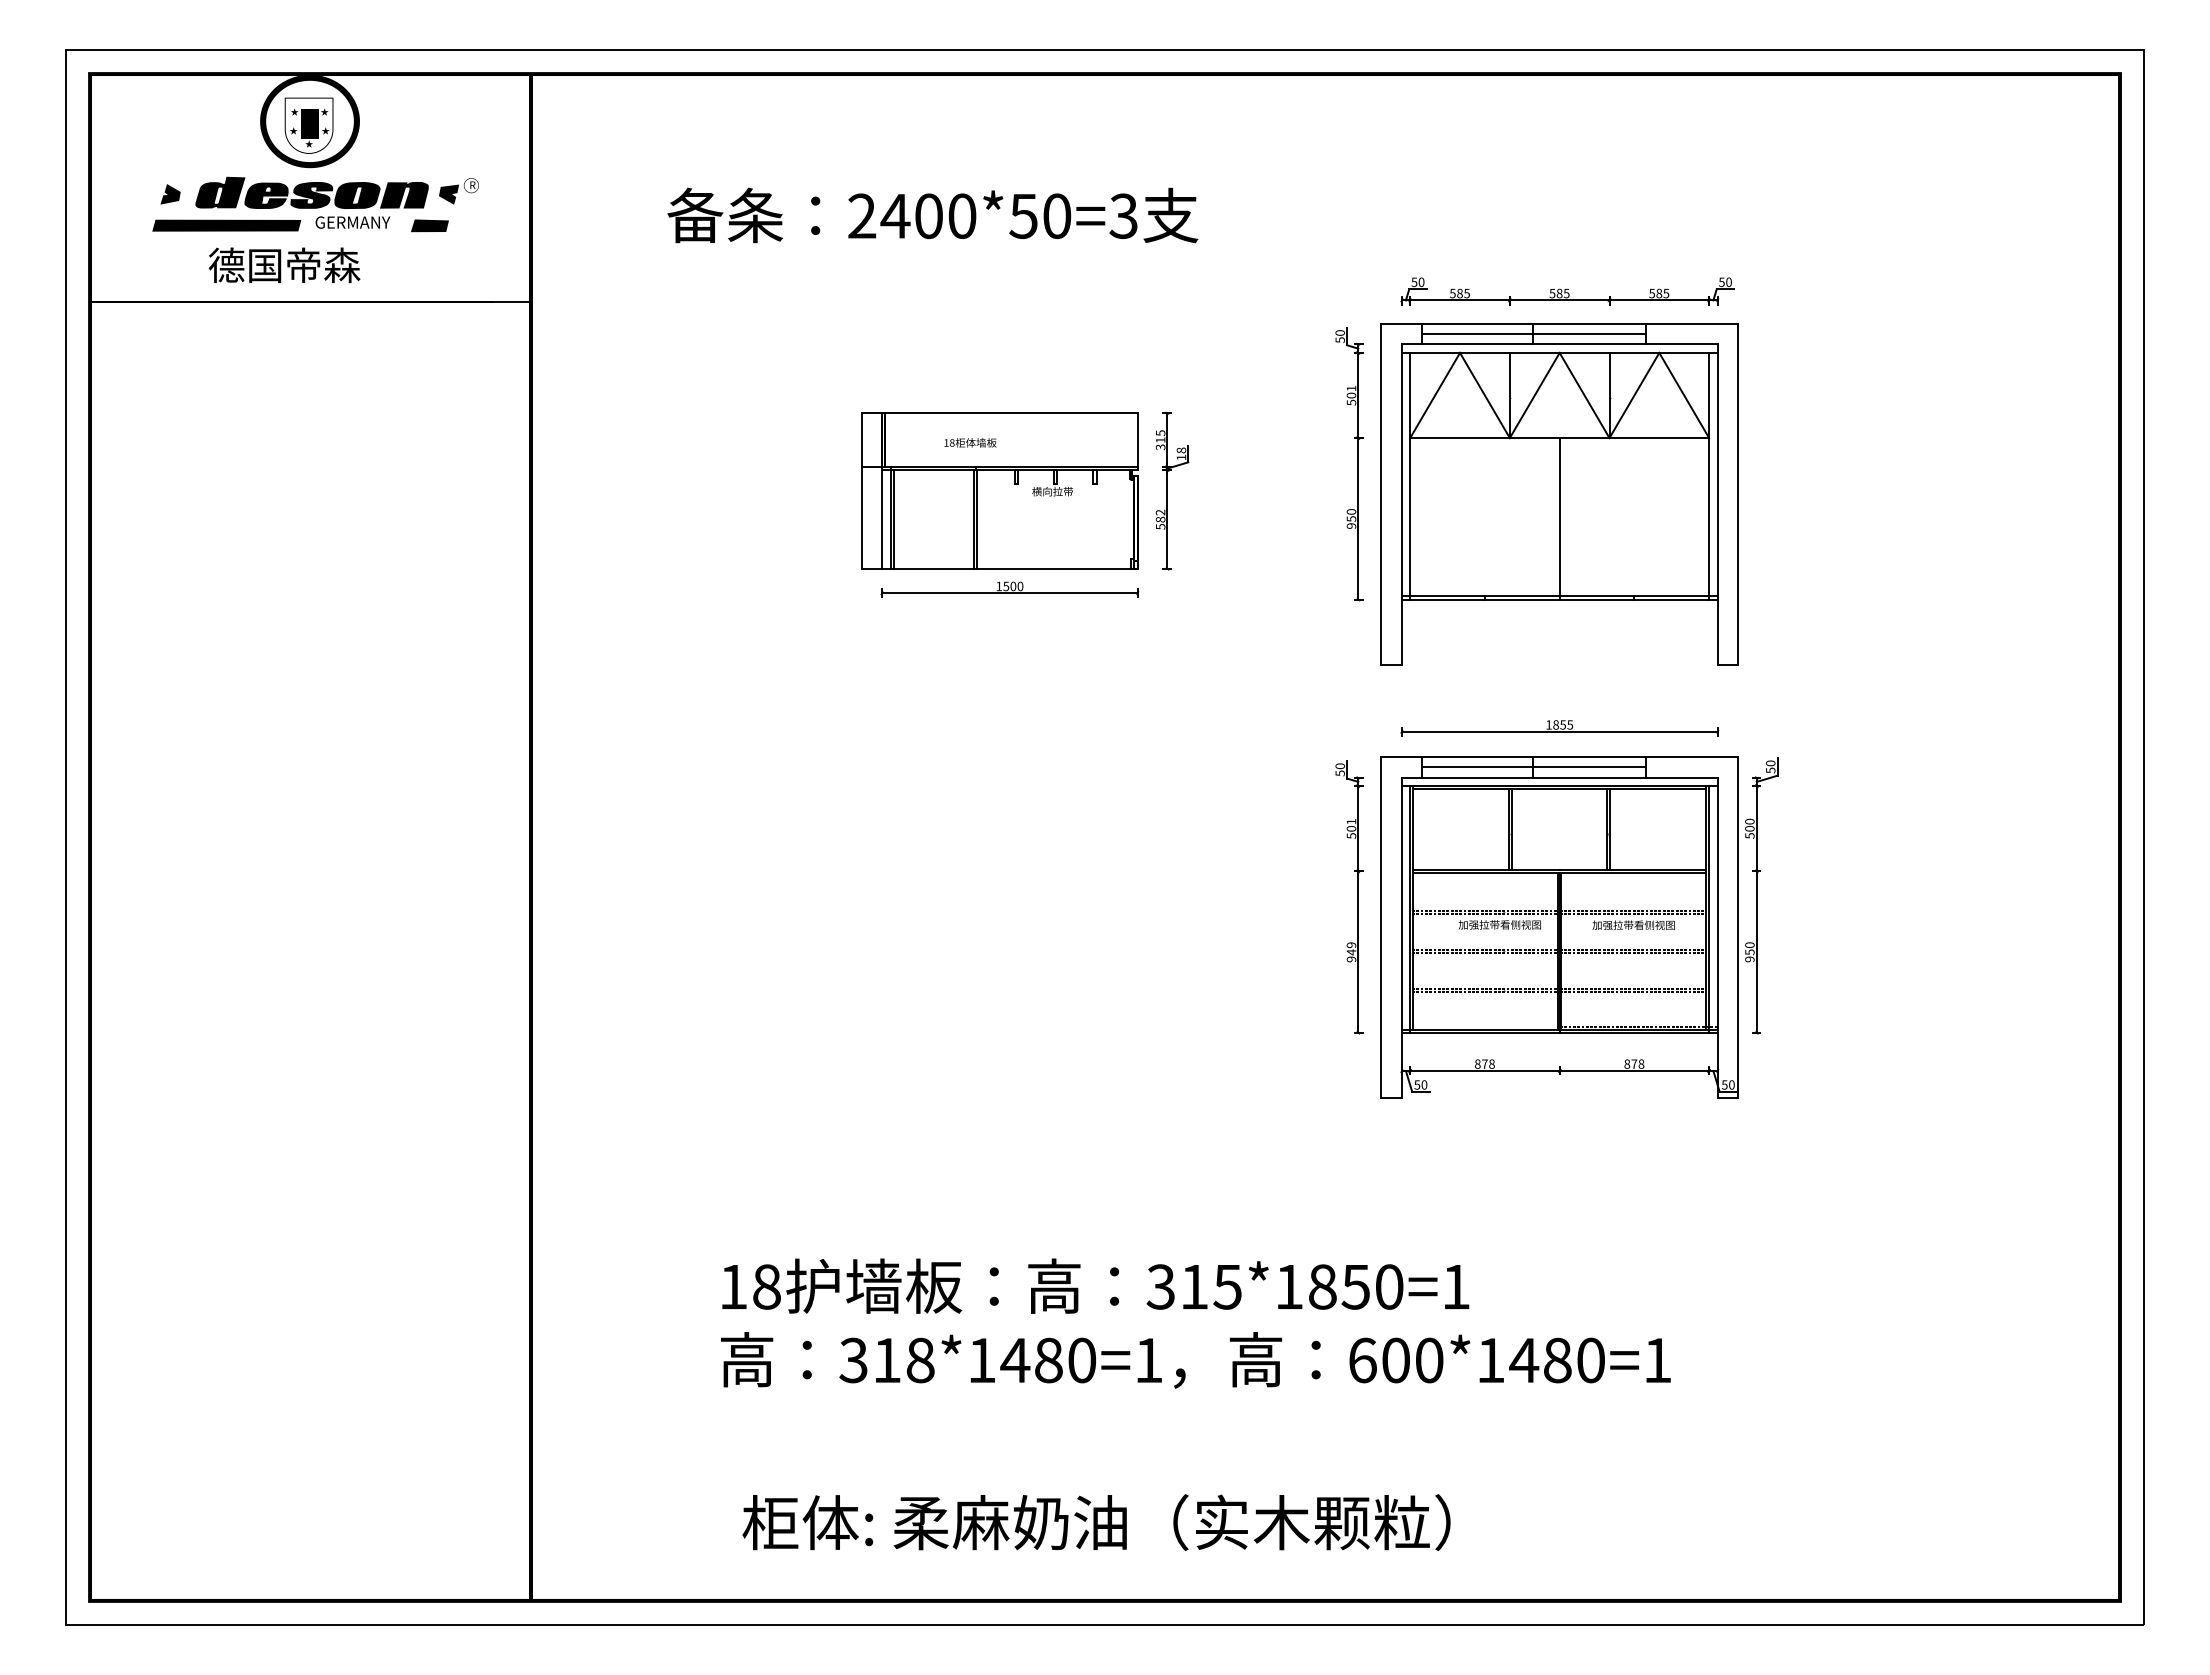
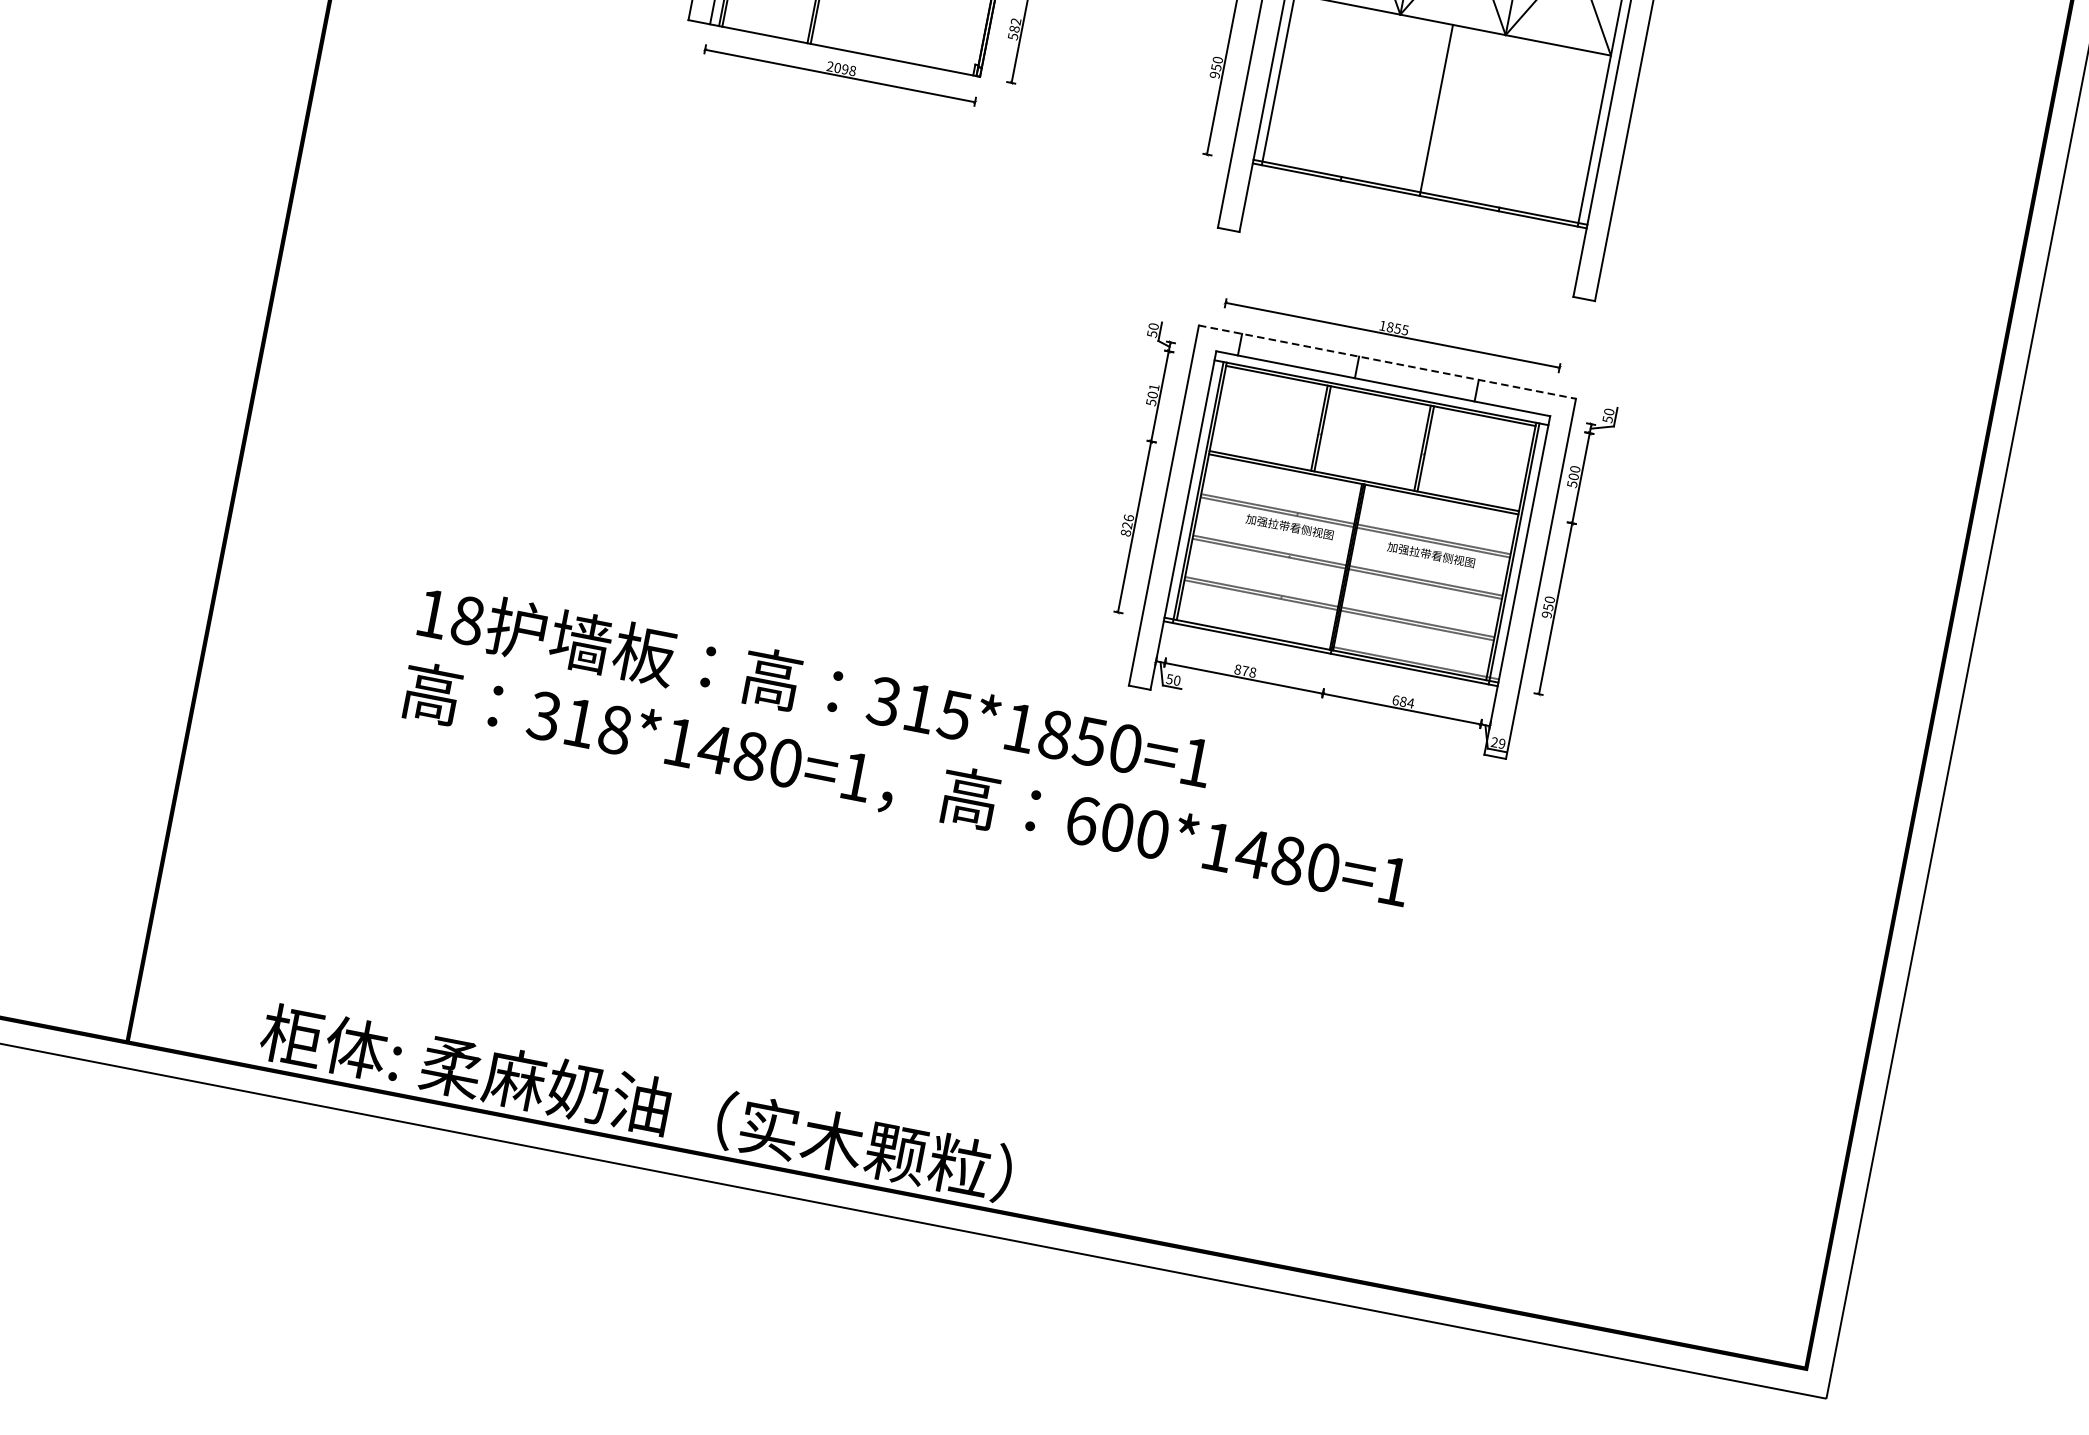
text: (1009, 586) -> (841, 68), 1500 -> 2098
line: (1560, 757) -> (1388, 362), solid -> dashed
line: (1534, 767) -> (1358, 367), removed
text: (1351, 952) -> (1127, 525), 949 -> 826
text: (1634, 1063) -> (1403, 701), 878 -> 684
text: (1727, 1084) -> (1497, 742), 50 -> 29
text: (1195, 1323) -> (913, 747), moved
text: (1096, 1522) -> (636, 1102), moved

